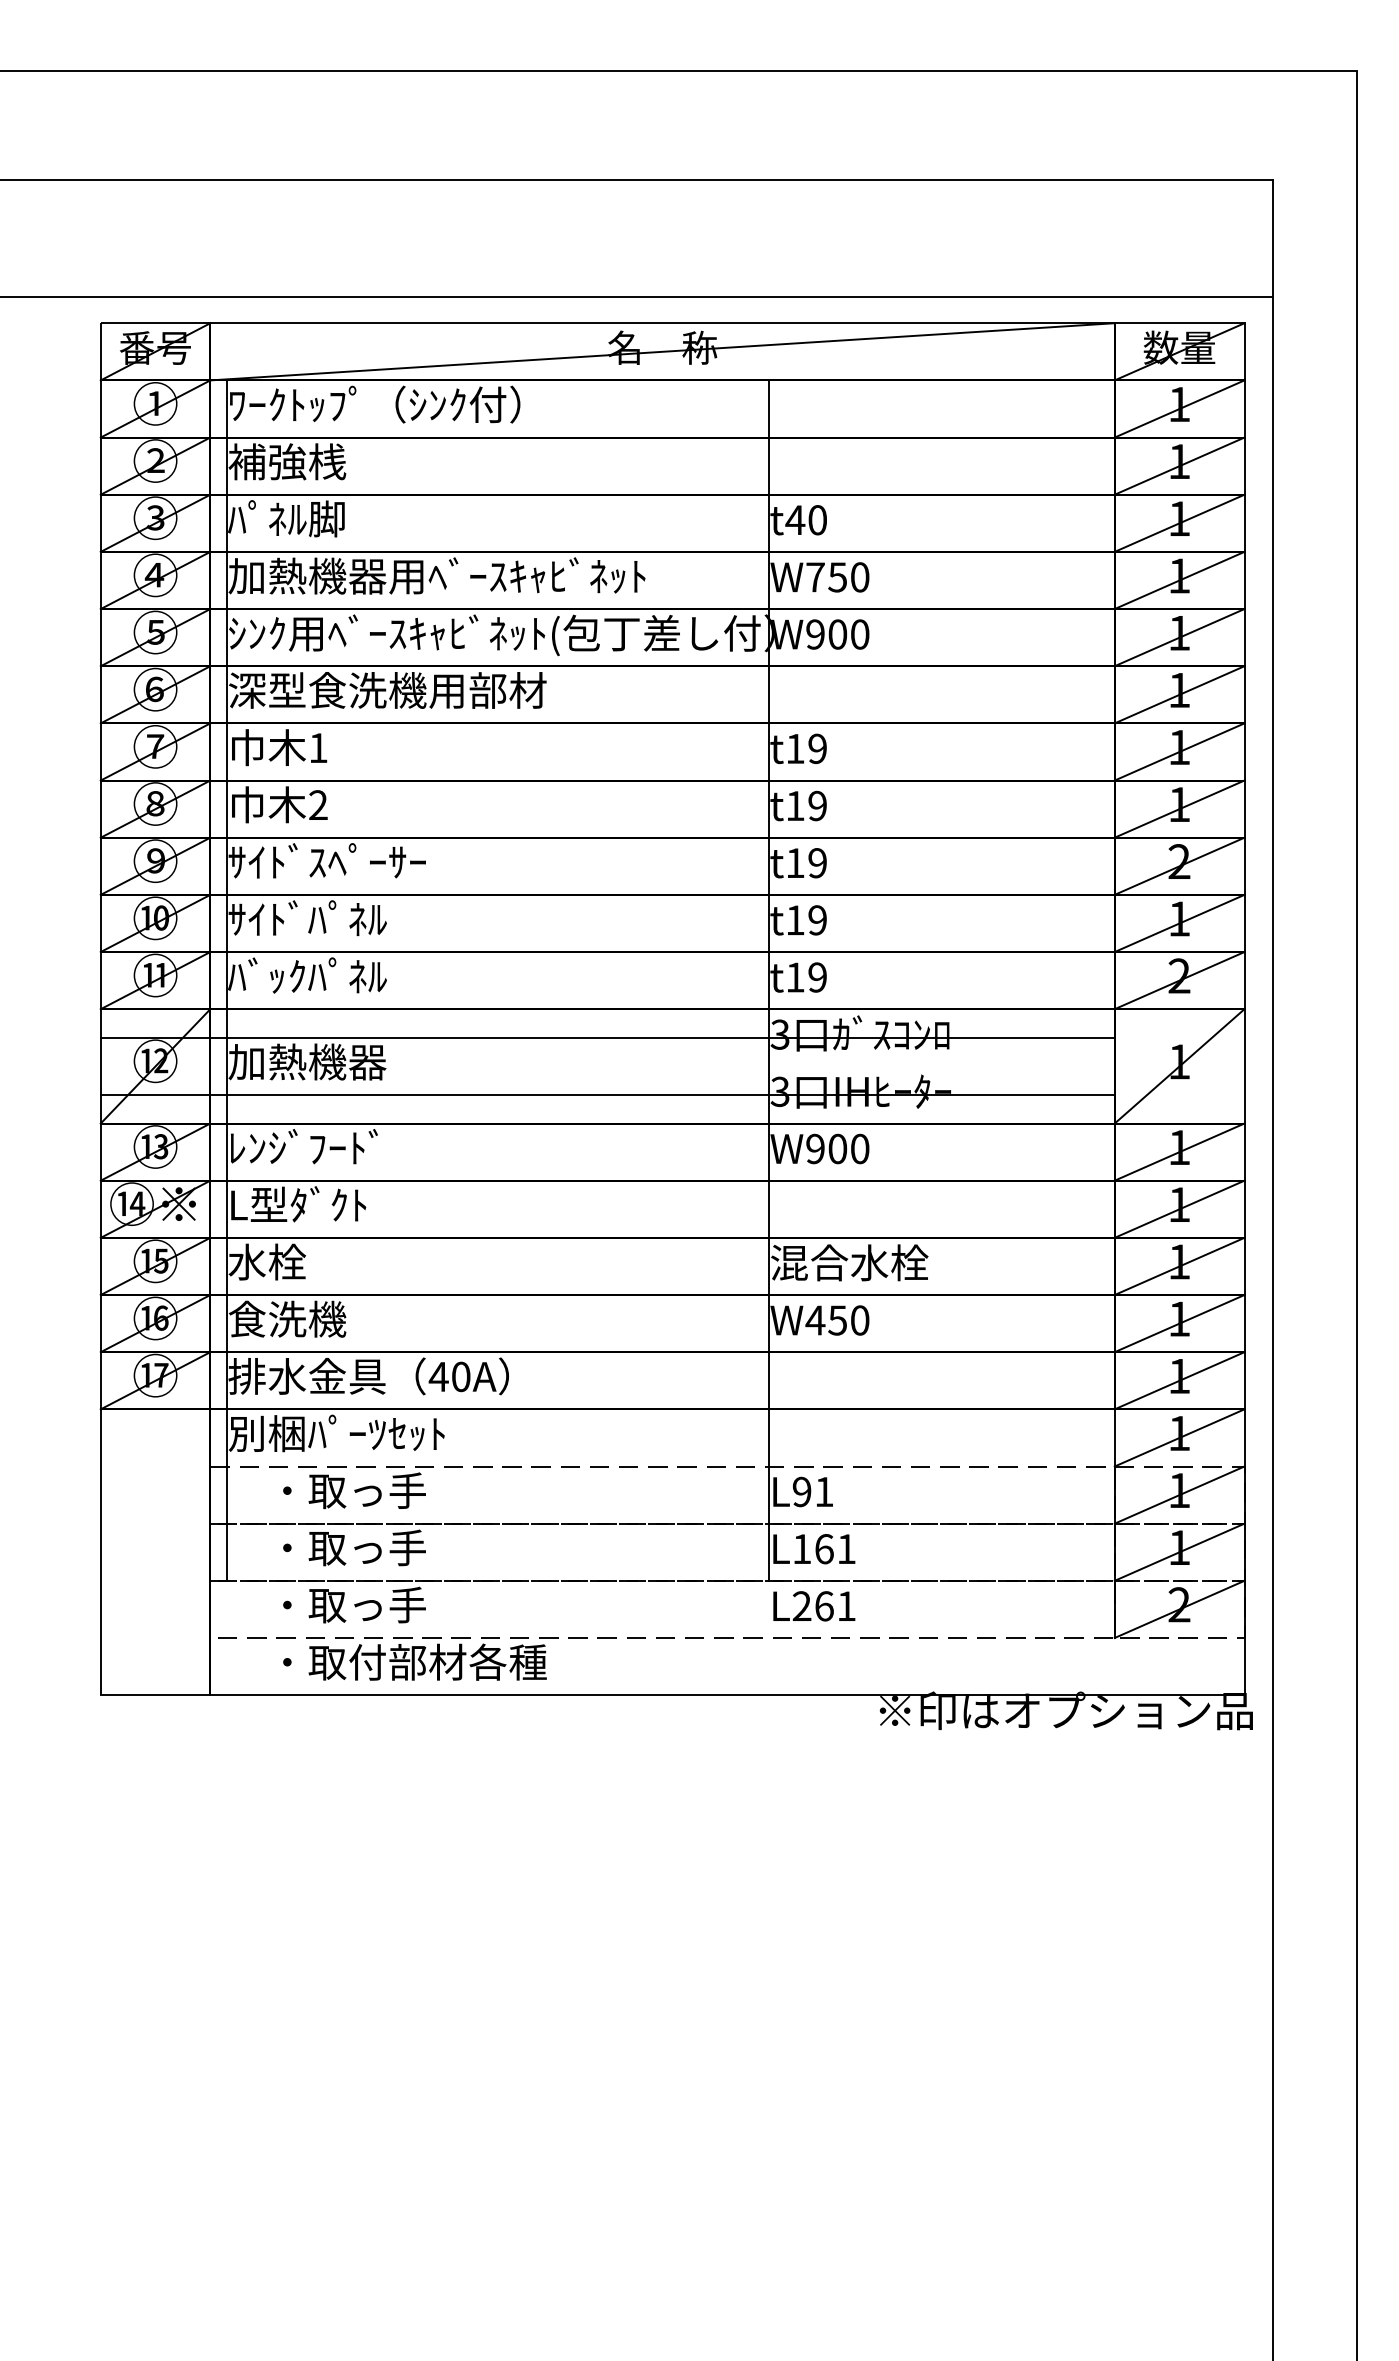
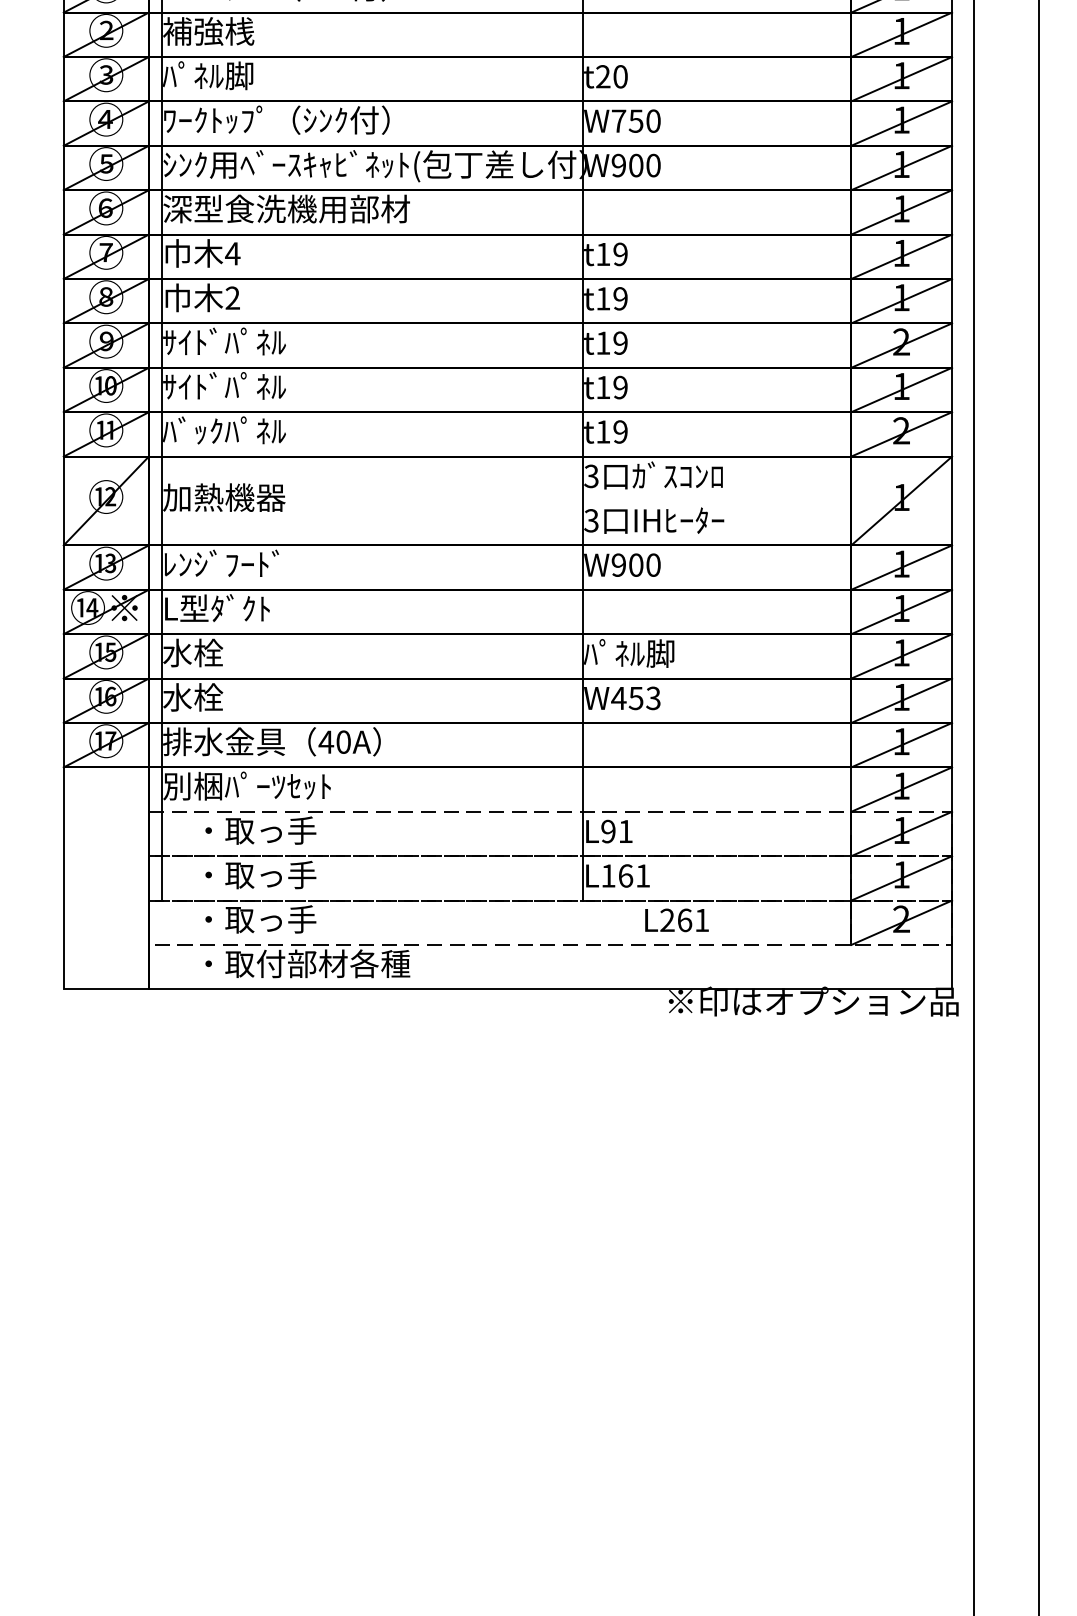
text: (795, 519) -> (603, 76), t40 -> t20
text: (436, 575) -> (324, 119), 加熱機器用ﾍﾞｰｽｷｬﾋﾞﾈｯﾄ -> ﾜｰｸﾄｯﾌﾟ（ｼﾝｸ付）
text: (318, 747) -> (232, 253), 1 -> 4
text: (366, 860) -> (270, 341), ｻｲﾄﾞｽﾍﾟｰｻｰ -> ｻｲﾄﾞﾊﾟﾈﾙ
line: (607, 1037) -> (457, 478), removed
line: (607, 1094) -> (457, 522), removed
text: (849, 1262) -> (645, 653), 混合水栓 -> ﾊﾟﾈﾙ脚
text: (287, 1318) -> (208, 696), 食洗機 -> 水栓
text: (859, 1320) -> (653, 698), W450 -> W453
text: (814, 1606) -> (677, 920), moved

